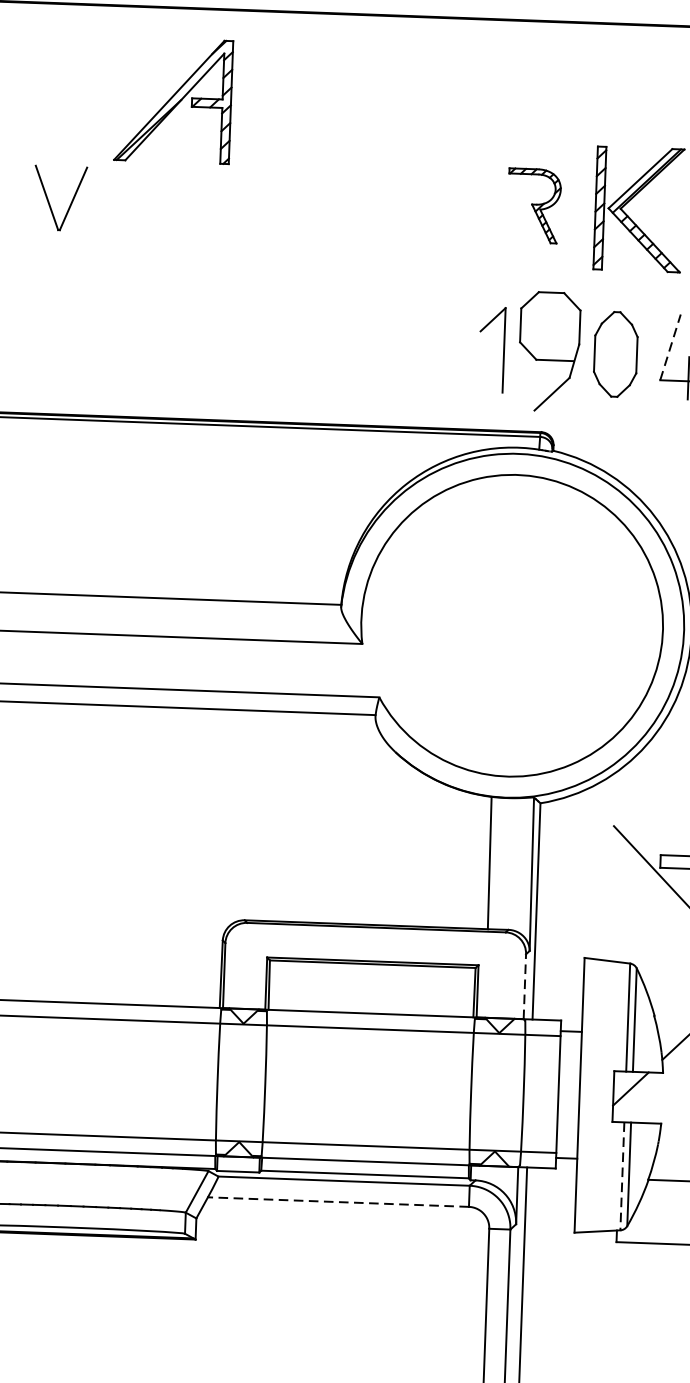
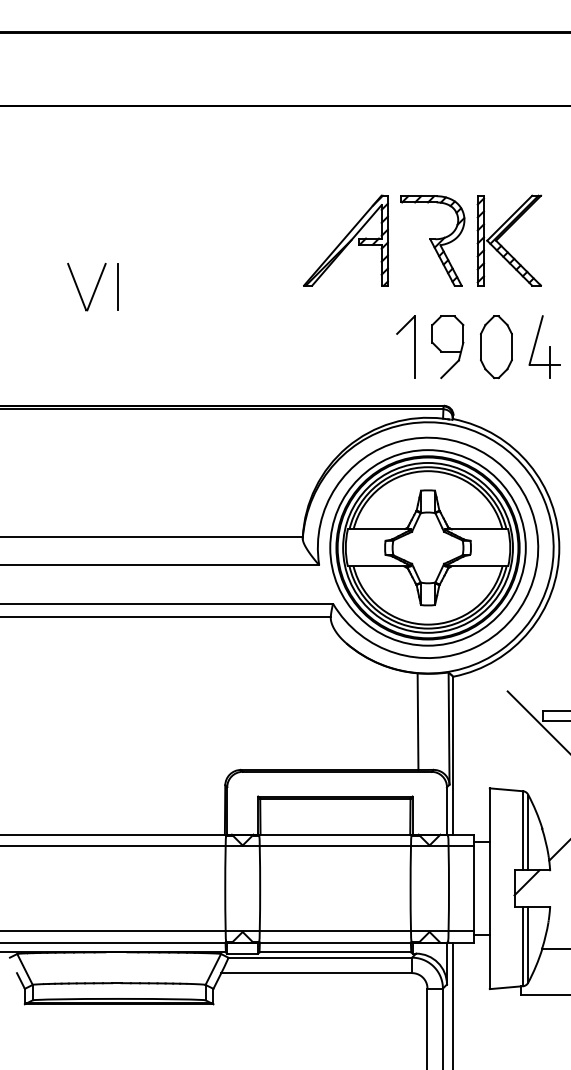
part: (173, 100) -> (345, 240), moved
part: (50, 201) -> (79, 289), moved
part: (533, 205) -> (432, 240), size x1.67
line: (101, 252) -> (118, 286), added
line: (670, 347) -> (536, 340), dashed -> solid
part: (548, 352) -> (447, 347), size x0.71
part: (511, 625) -> (427, 547), added
line: (524, 986) -> (446, 810), dashed -> solid
line: (622, 1177) -> (523, 947), dashed -> solid
line: (338, 1202) -> (316, 973), dashed -> solid

